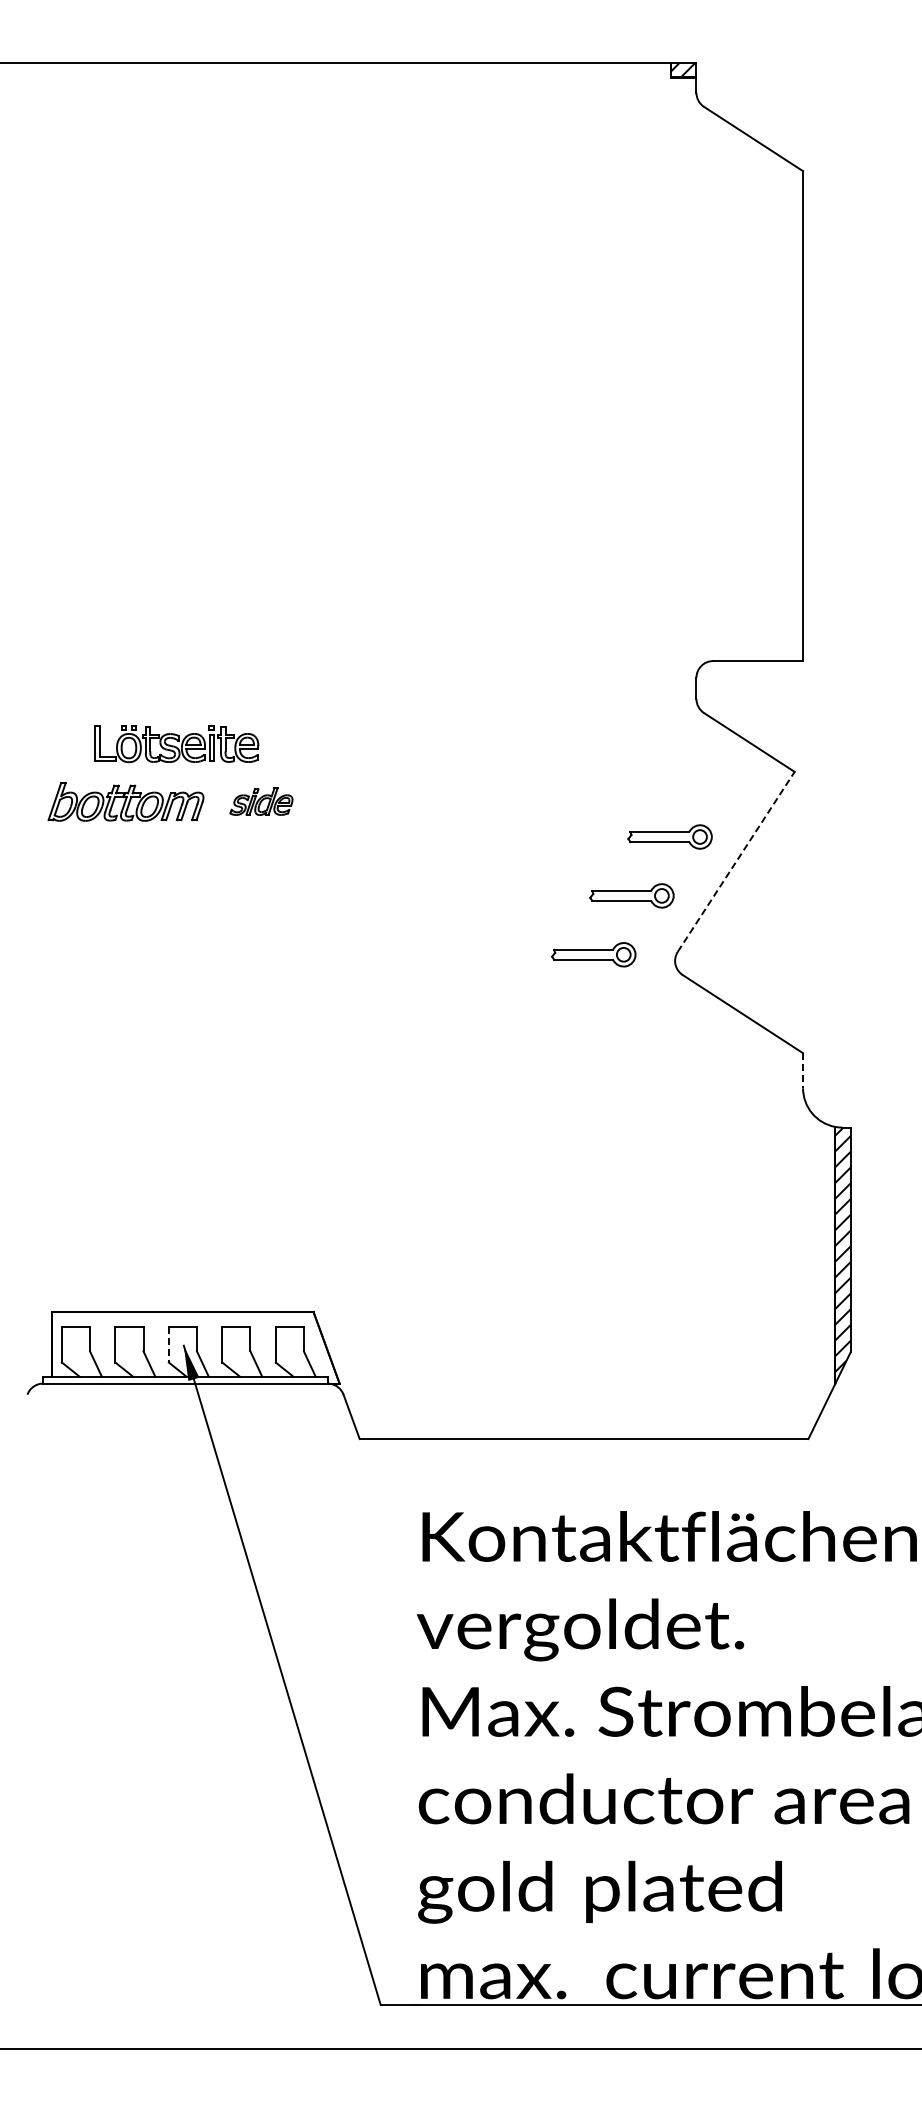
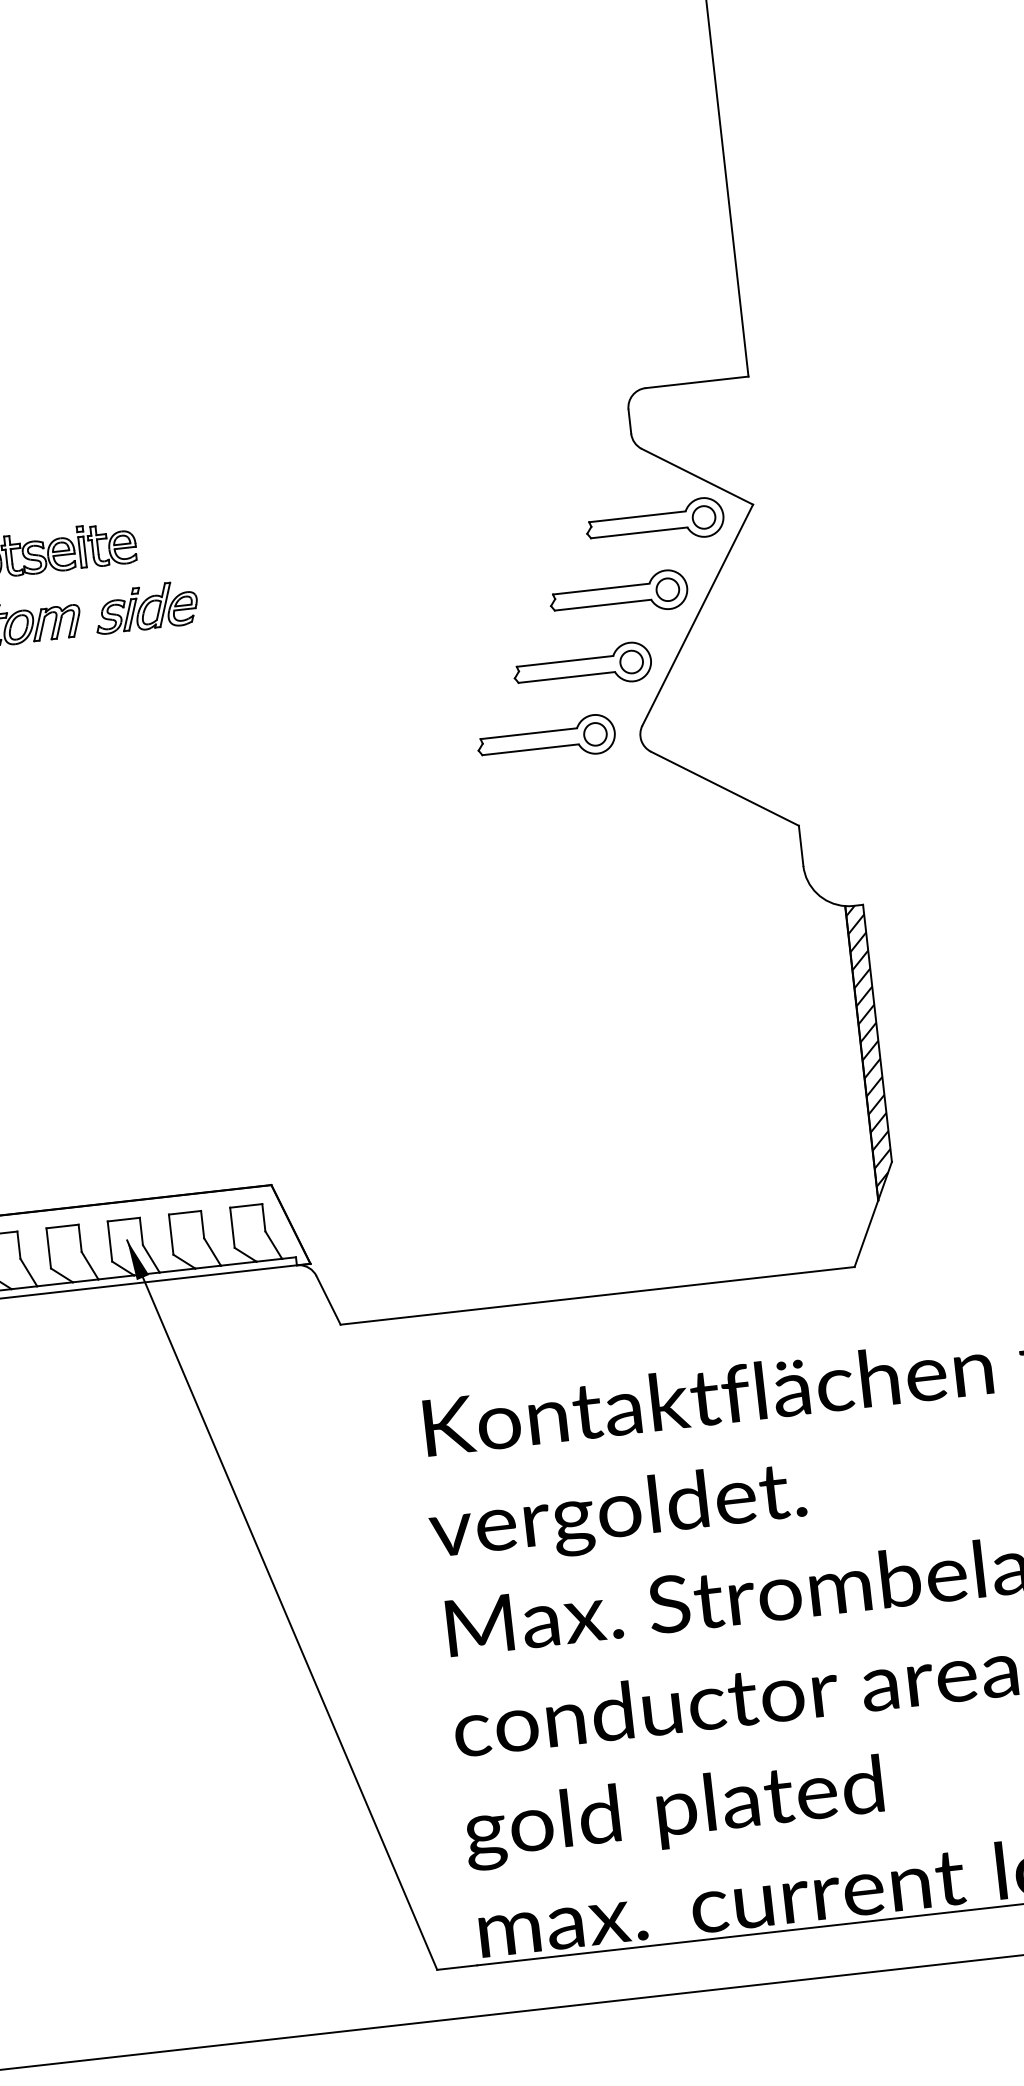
part: (707, 777) -> (653, 522), added
part: (261, 801) -> (146, 607), size x1.43
part: (669, 836) -> (618, 594), size x1.43
line: (736, 861) -> (698, 614), dashed -> solid
part: (631, 895) -> (582, 667), size x1.43
part: (593, 954) -> (546, 739), size x1.43
line: (803, 1070) -> (801, 845), dashed -> solid
line: (168, 1345) -> (109, 1242), dashed -> solid

